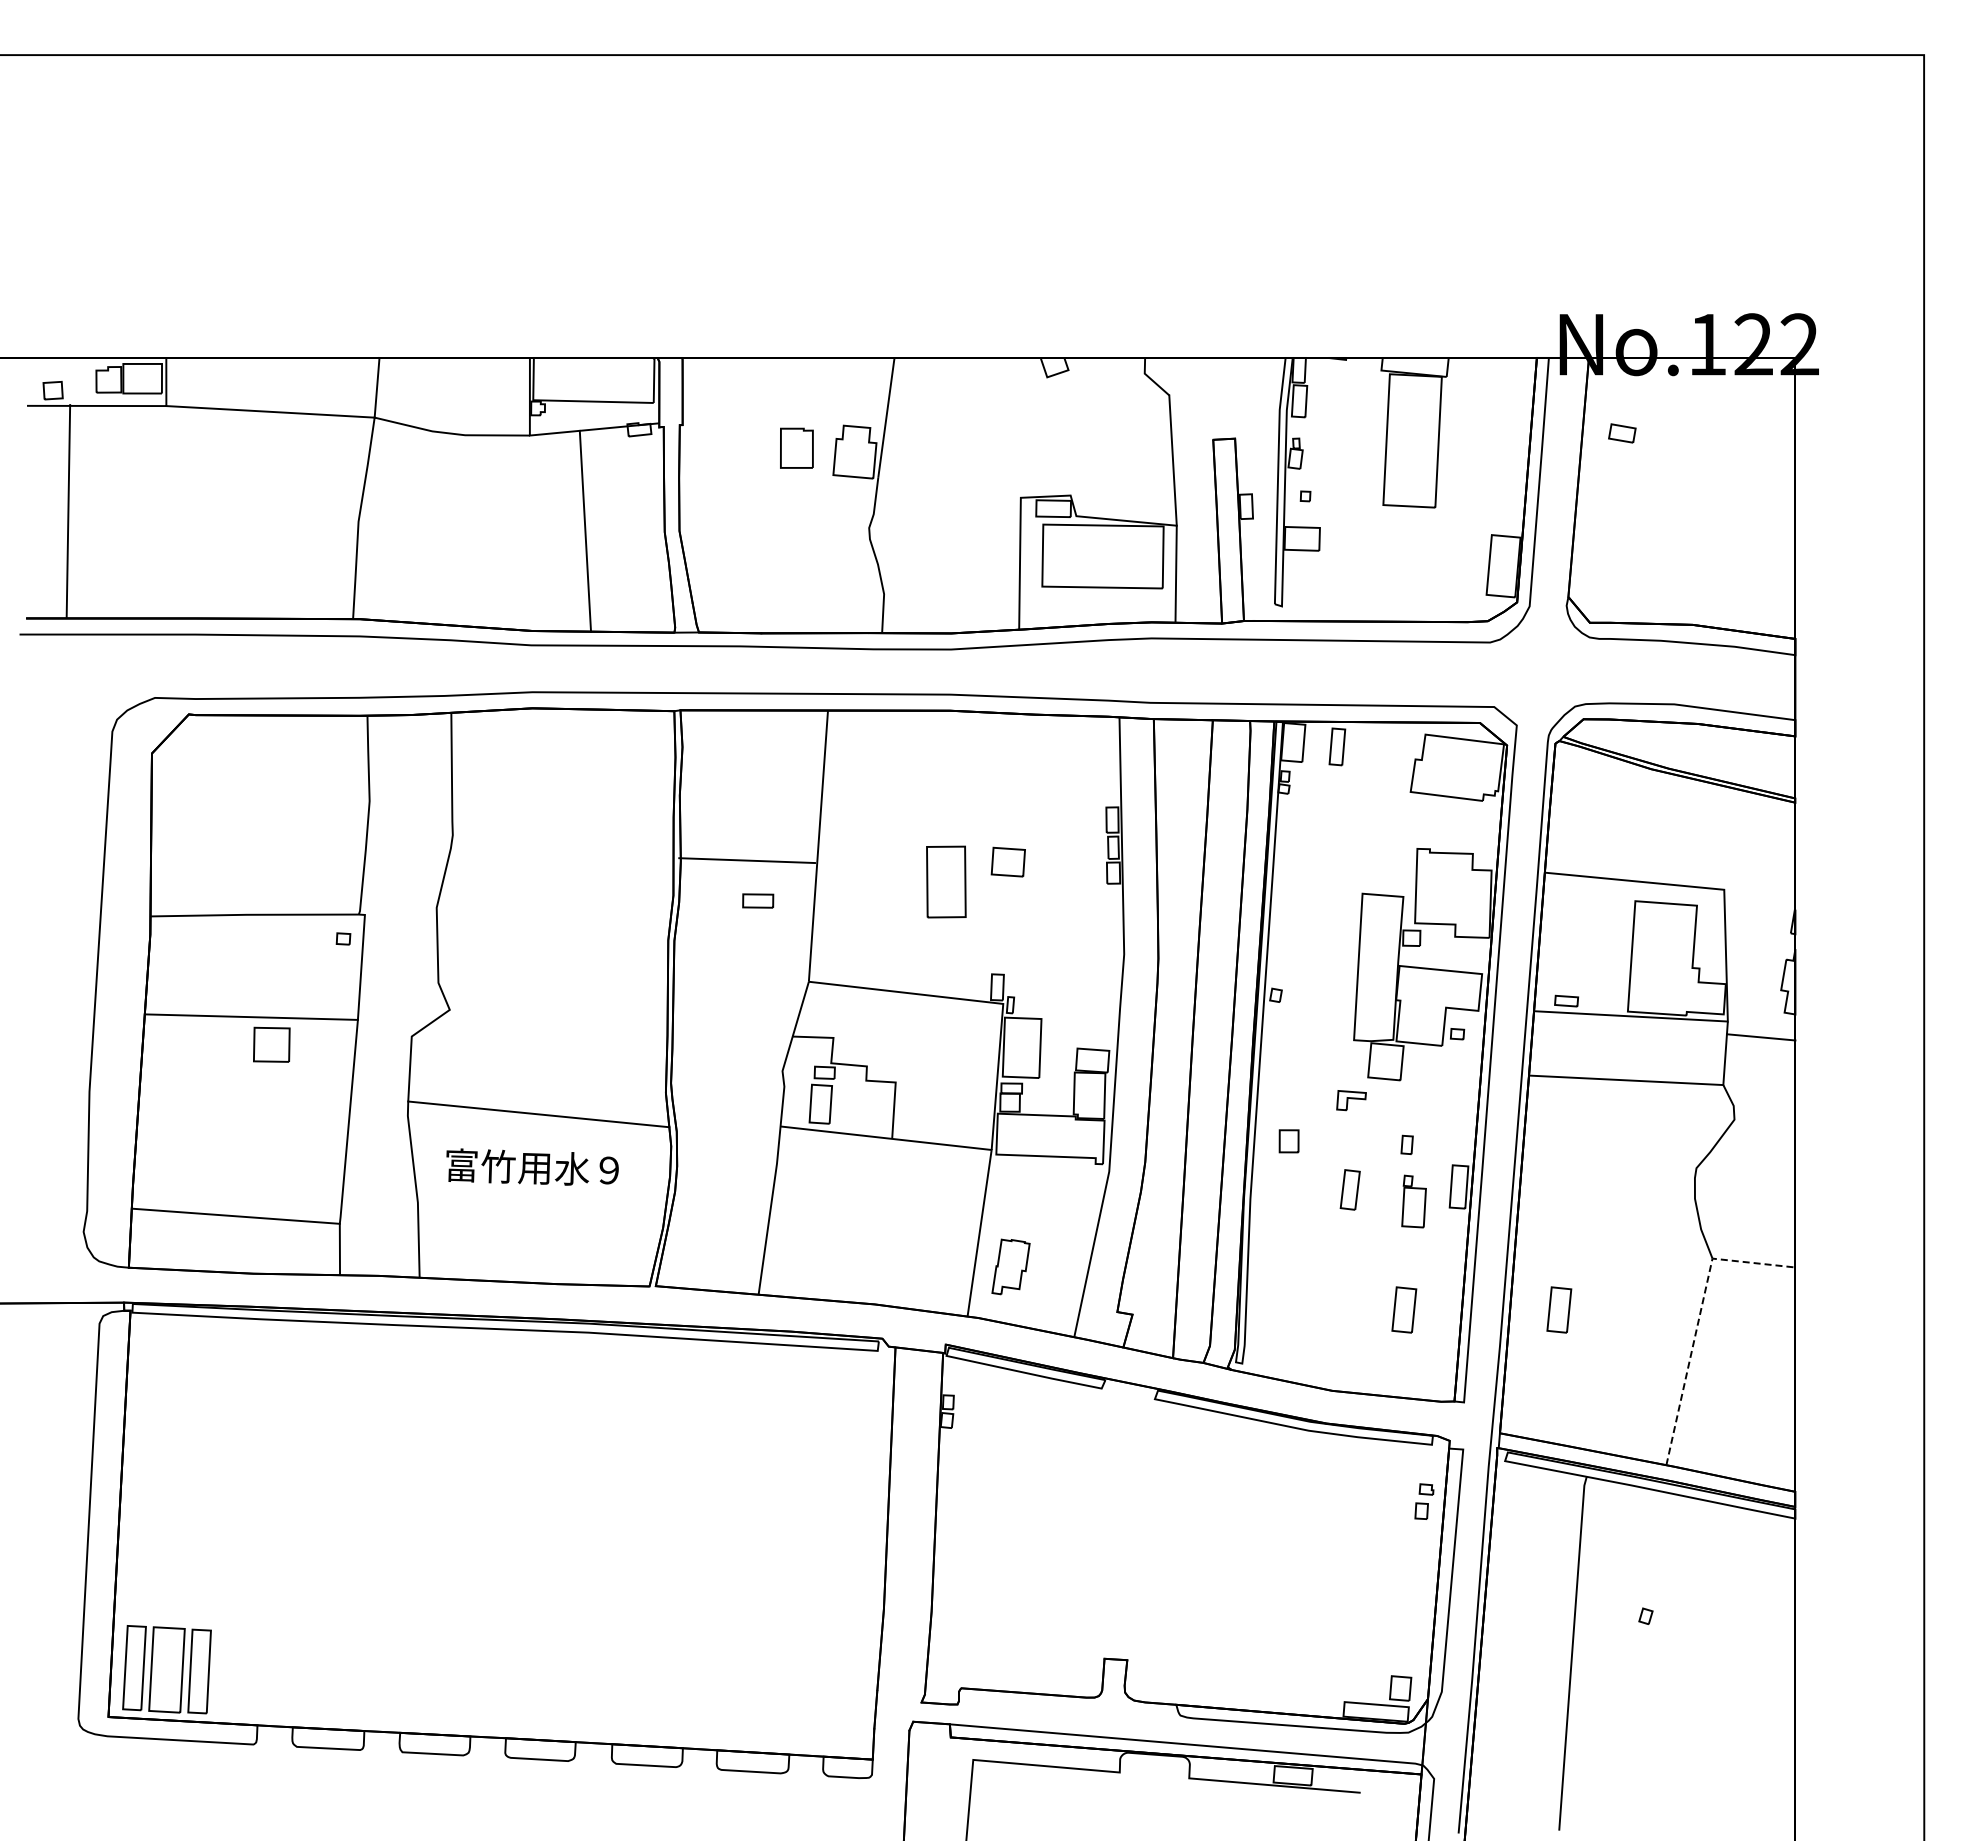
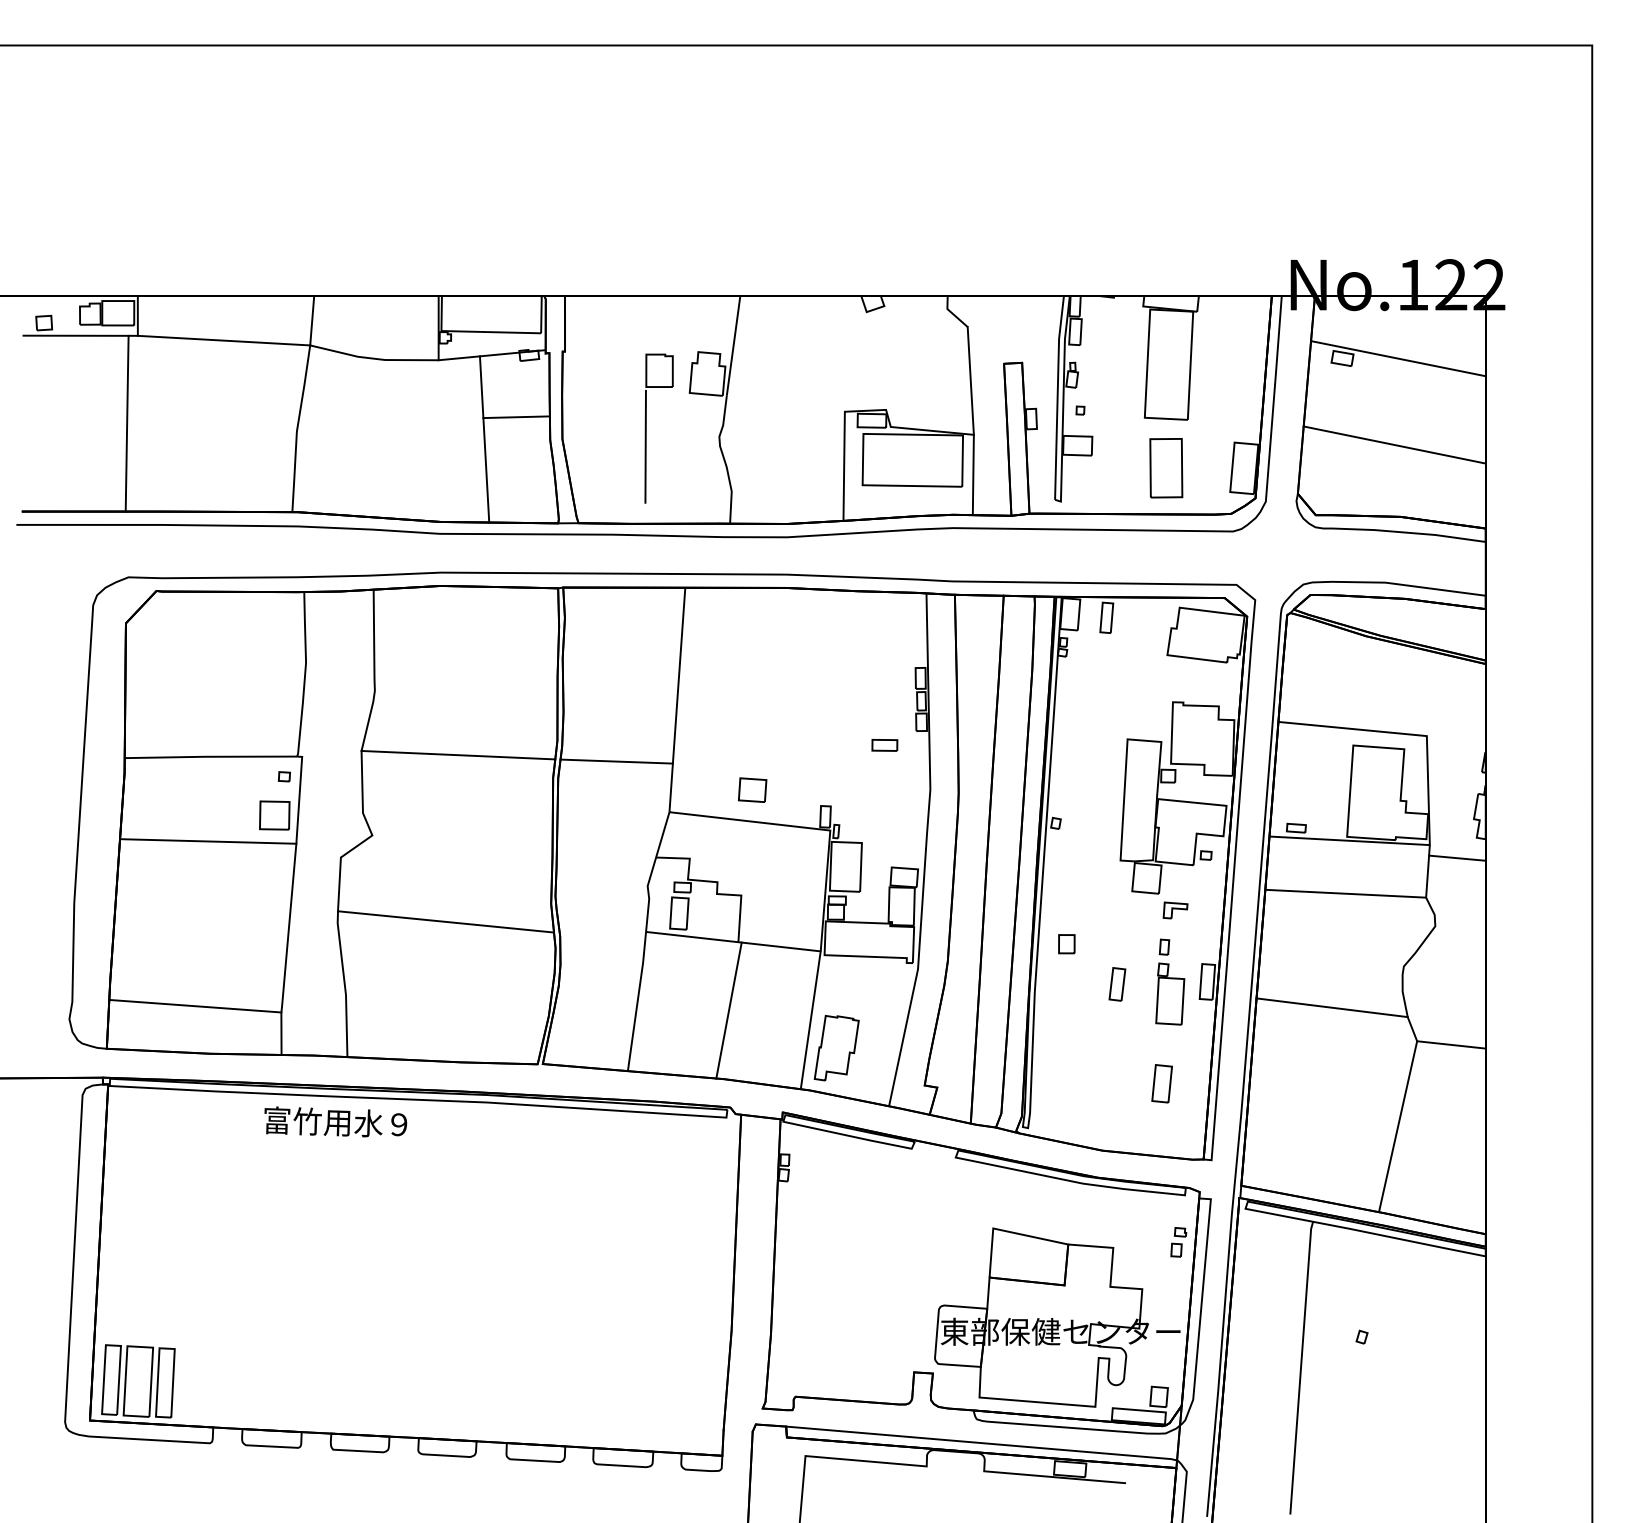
line: (1689, 433) -> (1398, 358), added
line: (623, 504) -> (516, 417), added
line: (68, 511) -> (127, 423), moved
line: (1685, 537) -> (1394, 444), added
line: (779, 539) -> (645, 446), added
line: (747, 860) -> (617, 761), moved
part: (1007, 861) -> (751, 789), moved
part: (946, 881) -> (1166, 467), moved
part: (758, 900) -> (885, 744), moved
line: (553, 912) -> (458, 754), added
part: (271, 1044) -> (274, 815), moved
part: (1351, 1100) -> (1175, 910), moved
text: (532, 1166) -> (335, 1121), moved
part: (1413, 1201) -> (1169, 993), size x1.43
line: (1609, 1217) -> (1331, 1007), added
line: (880, 1221) -> (728, 1010), added
part: (1010, 1266) -> (836, 1047), size x1.43
part: (1559, 1309) -> (1290, 1083), removed
line: (1698, 1320) -> (1405, 1092), dashed -> solid
part: (1277, 1592) -> (1057, 1317), added

